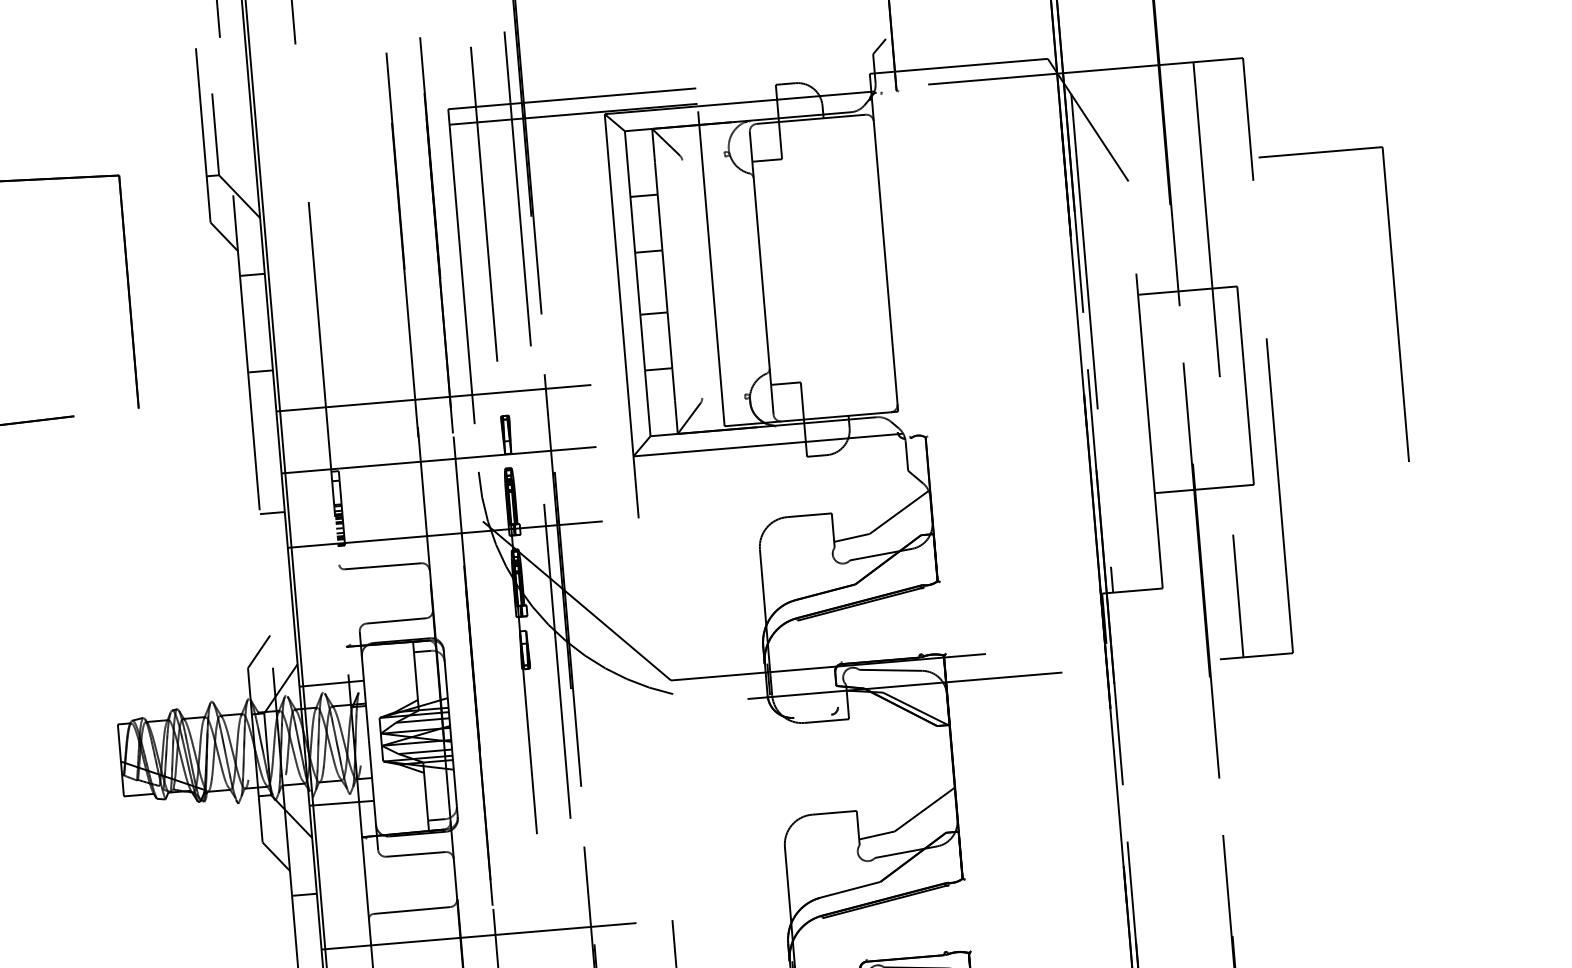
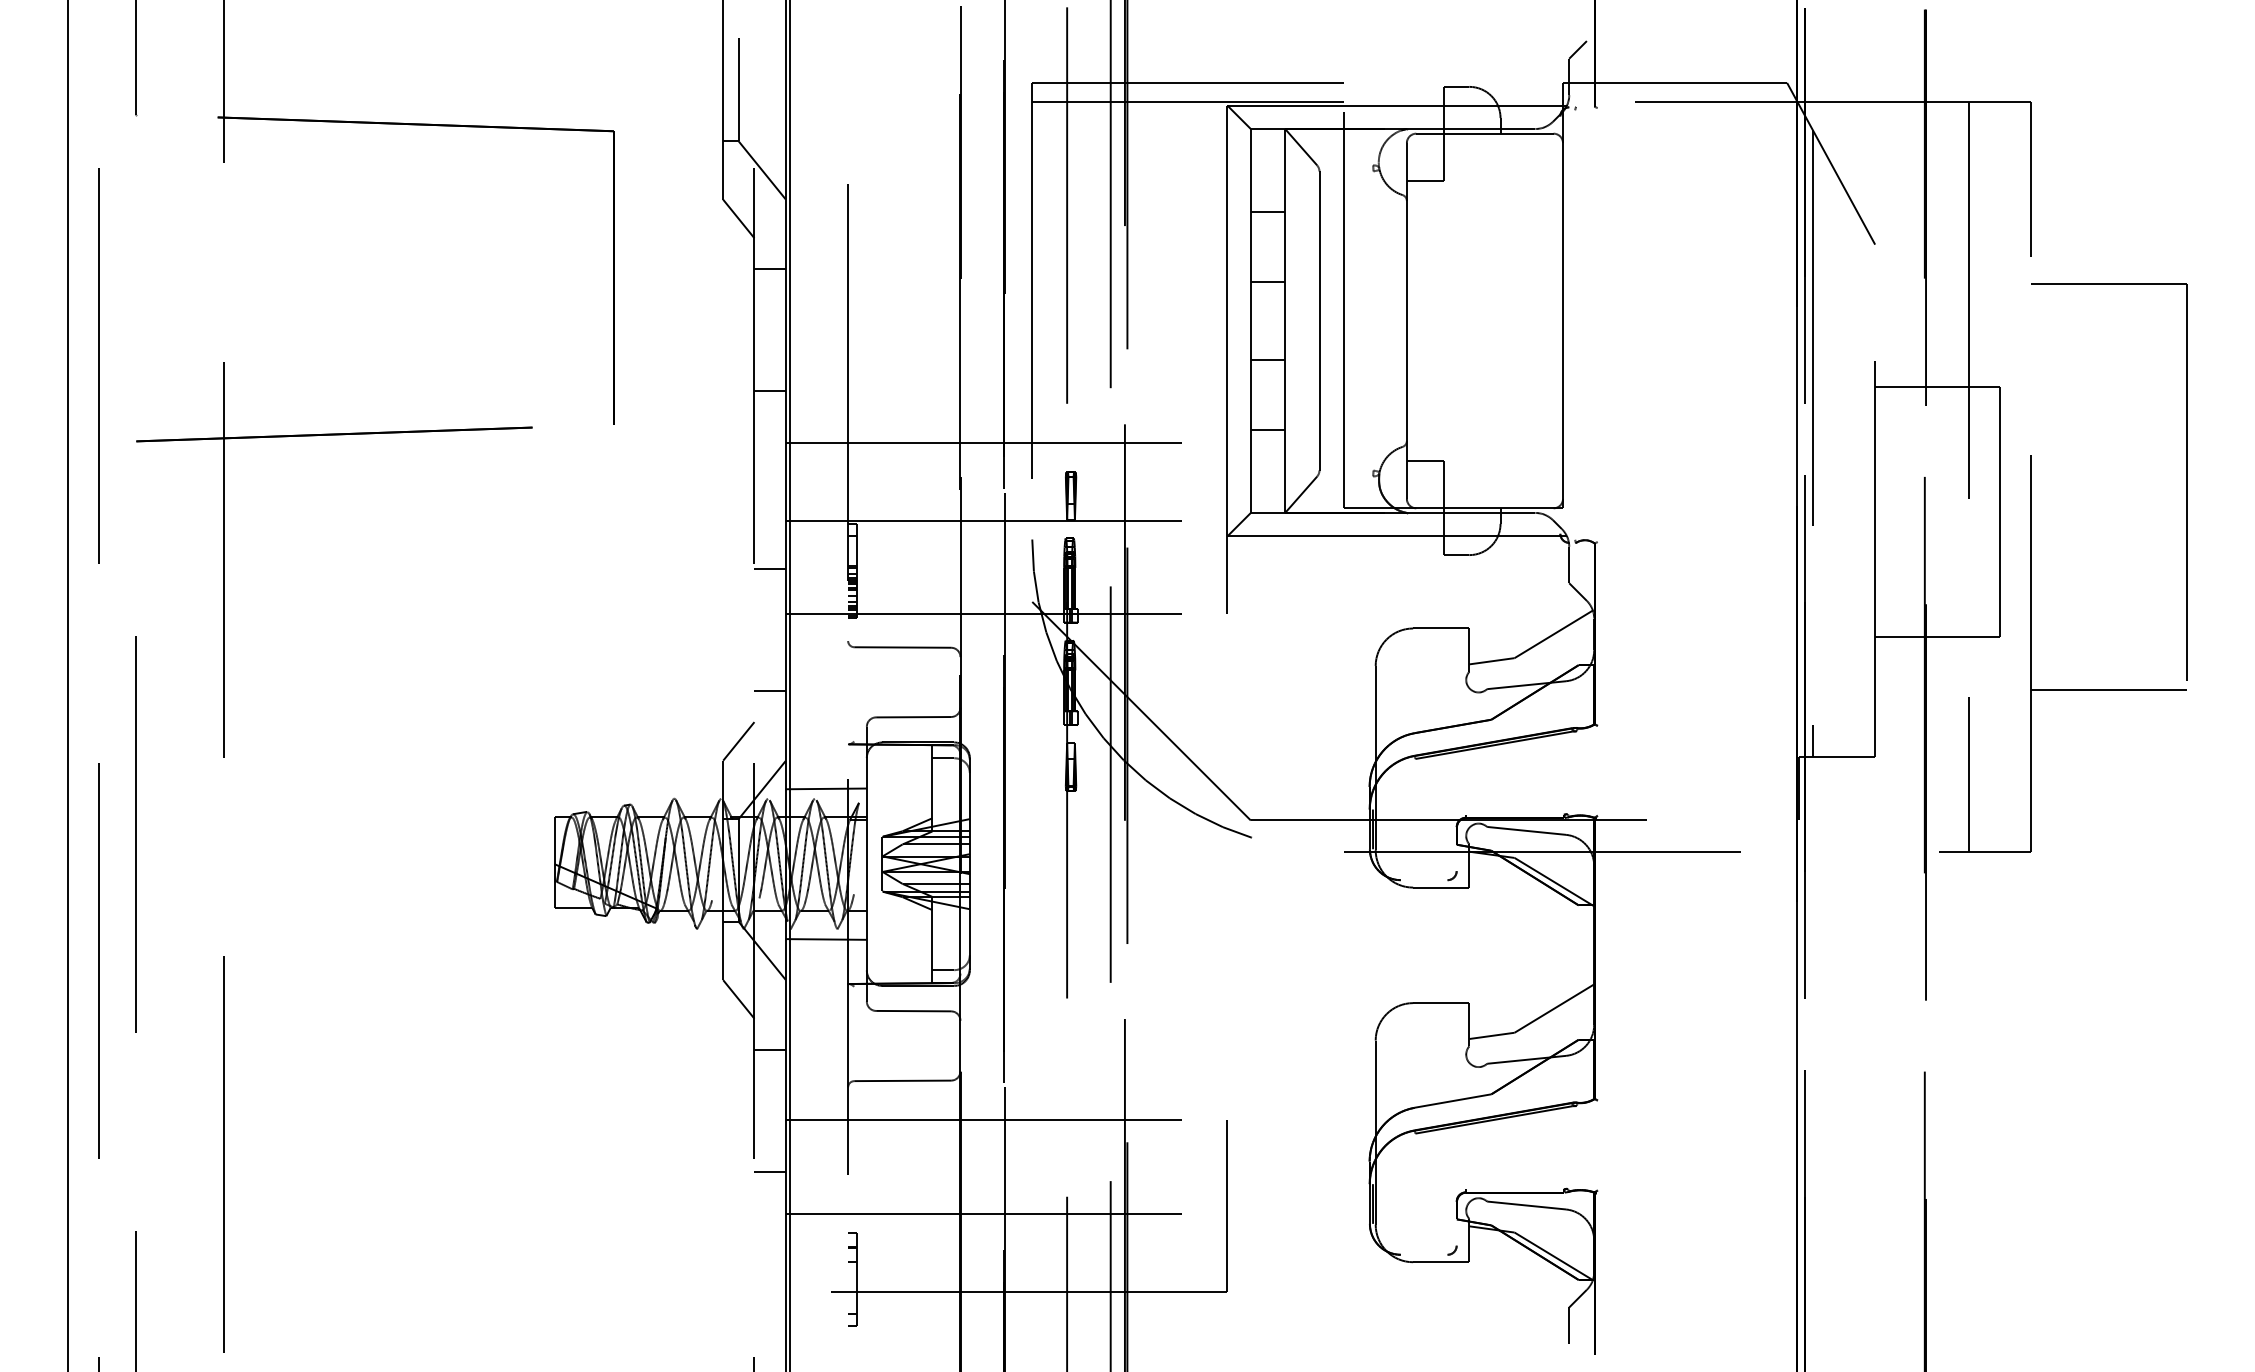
line: (692, 278) -> (1319, 320), added
part: (1395, 303) -> (2186, 481), moved
line: (1344, 519) -> (2109, 690), added
line: (280, 609) -> (769, 690), added

